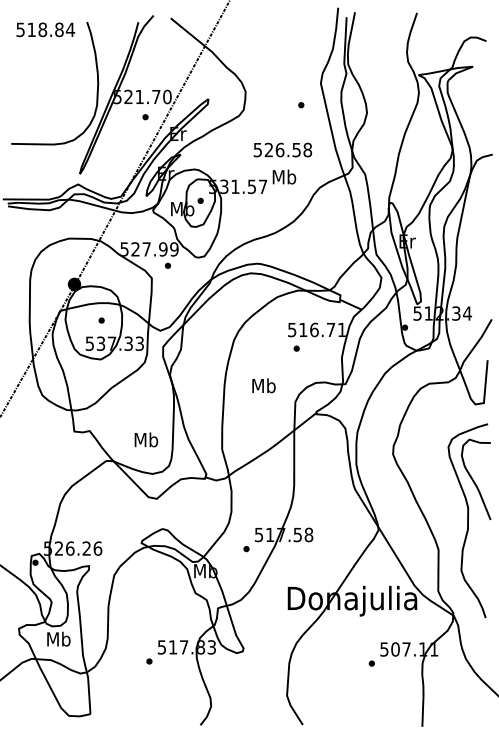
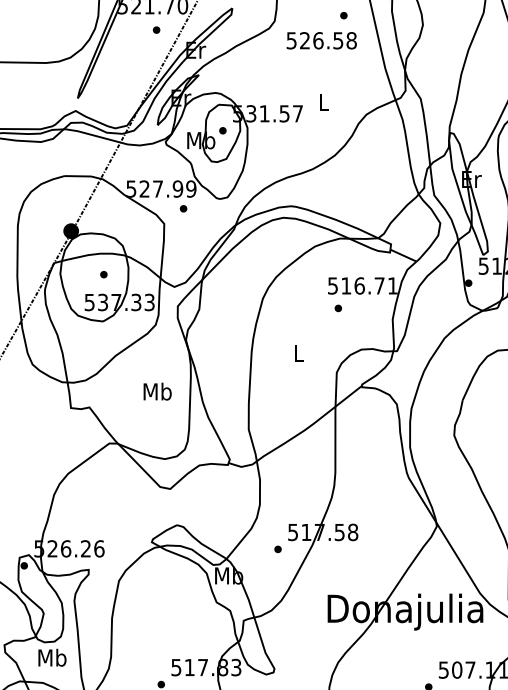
text: (282, 149) -> (321, 40), moved
text: (284, 176) -> (323, 101), Mb -> L
text: (263, 385) -> (298, 352), Mb -> L
text: (146, 439) -> (157, 391), moved

